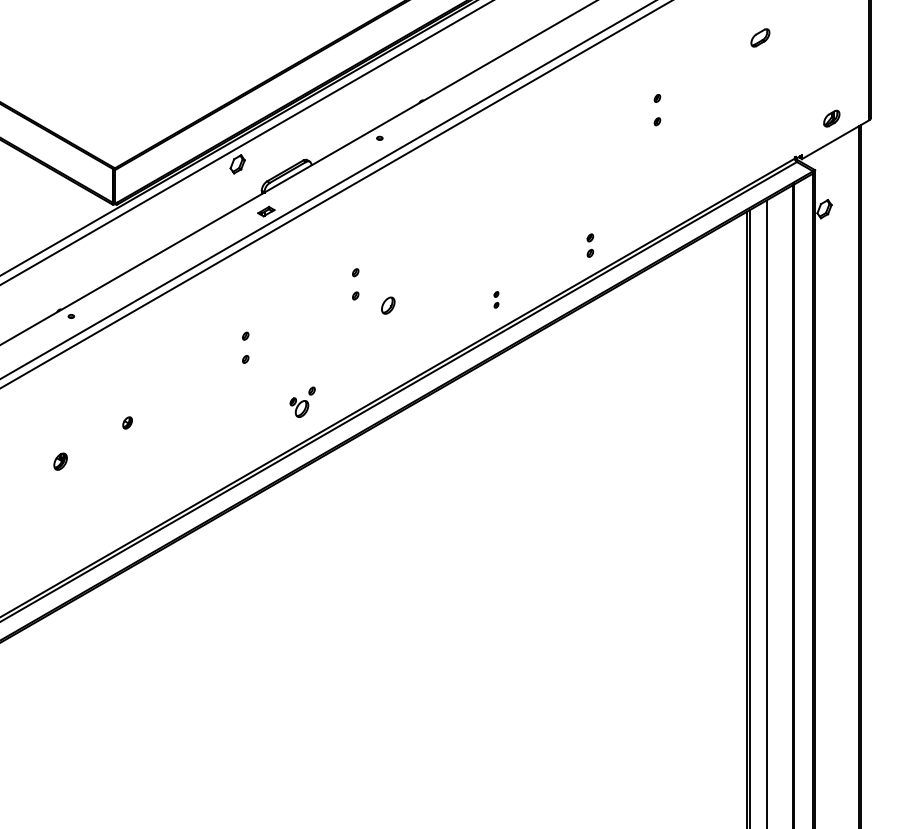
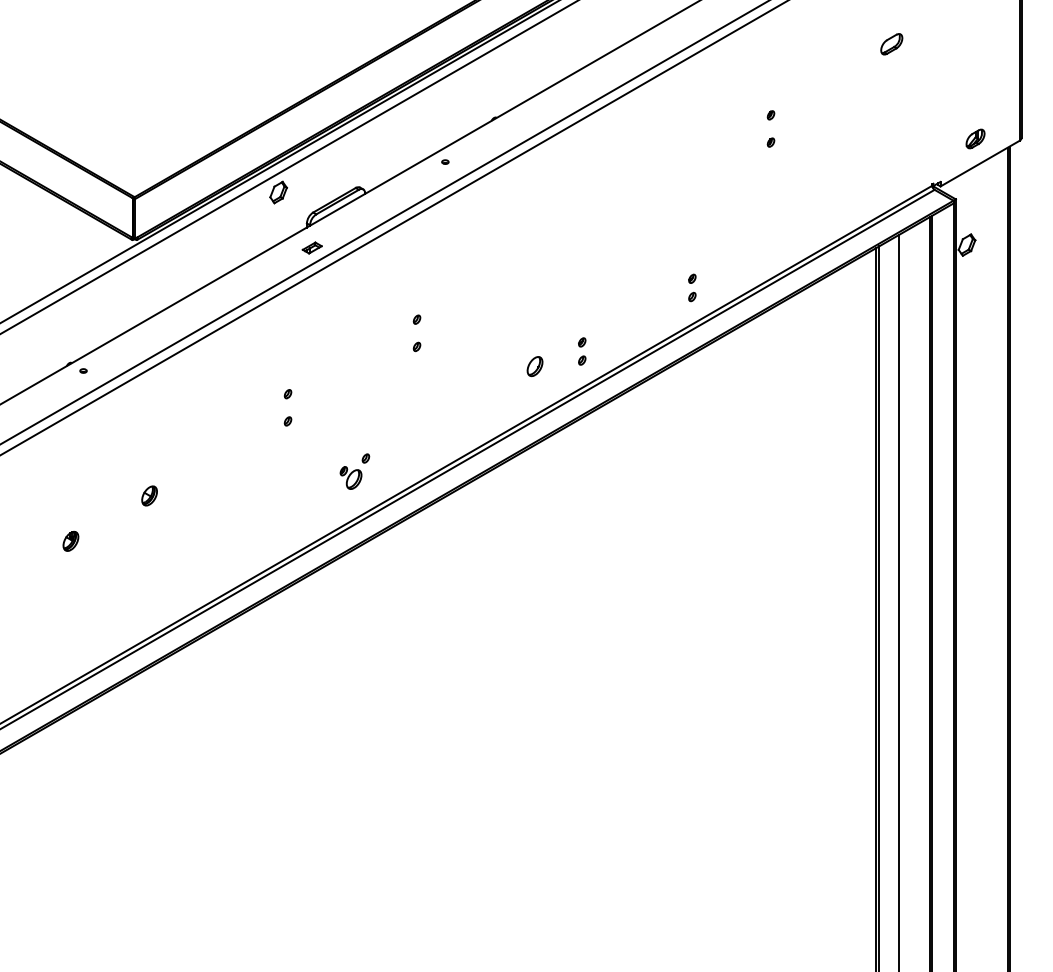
part: (496, 299) -> (582, 351), size x1.43
part: (388, 305) -> (535, 366), moved
part: (127, 422) -> (149, 495), size x1.43

